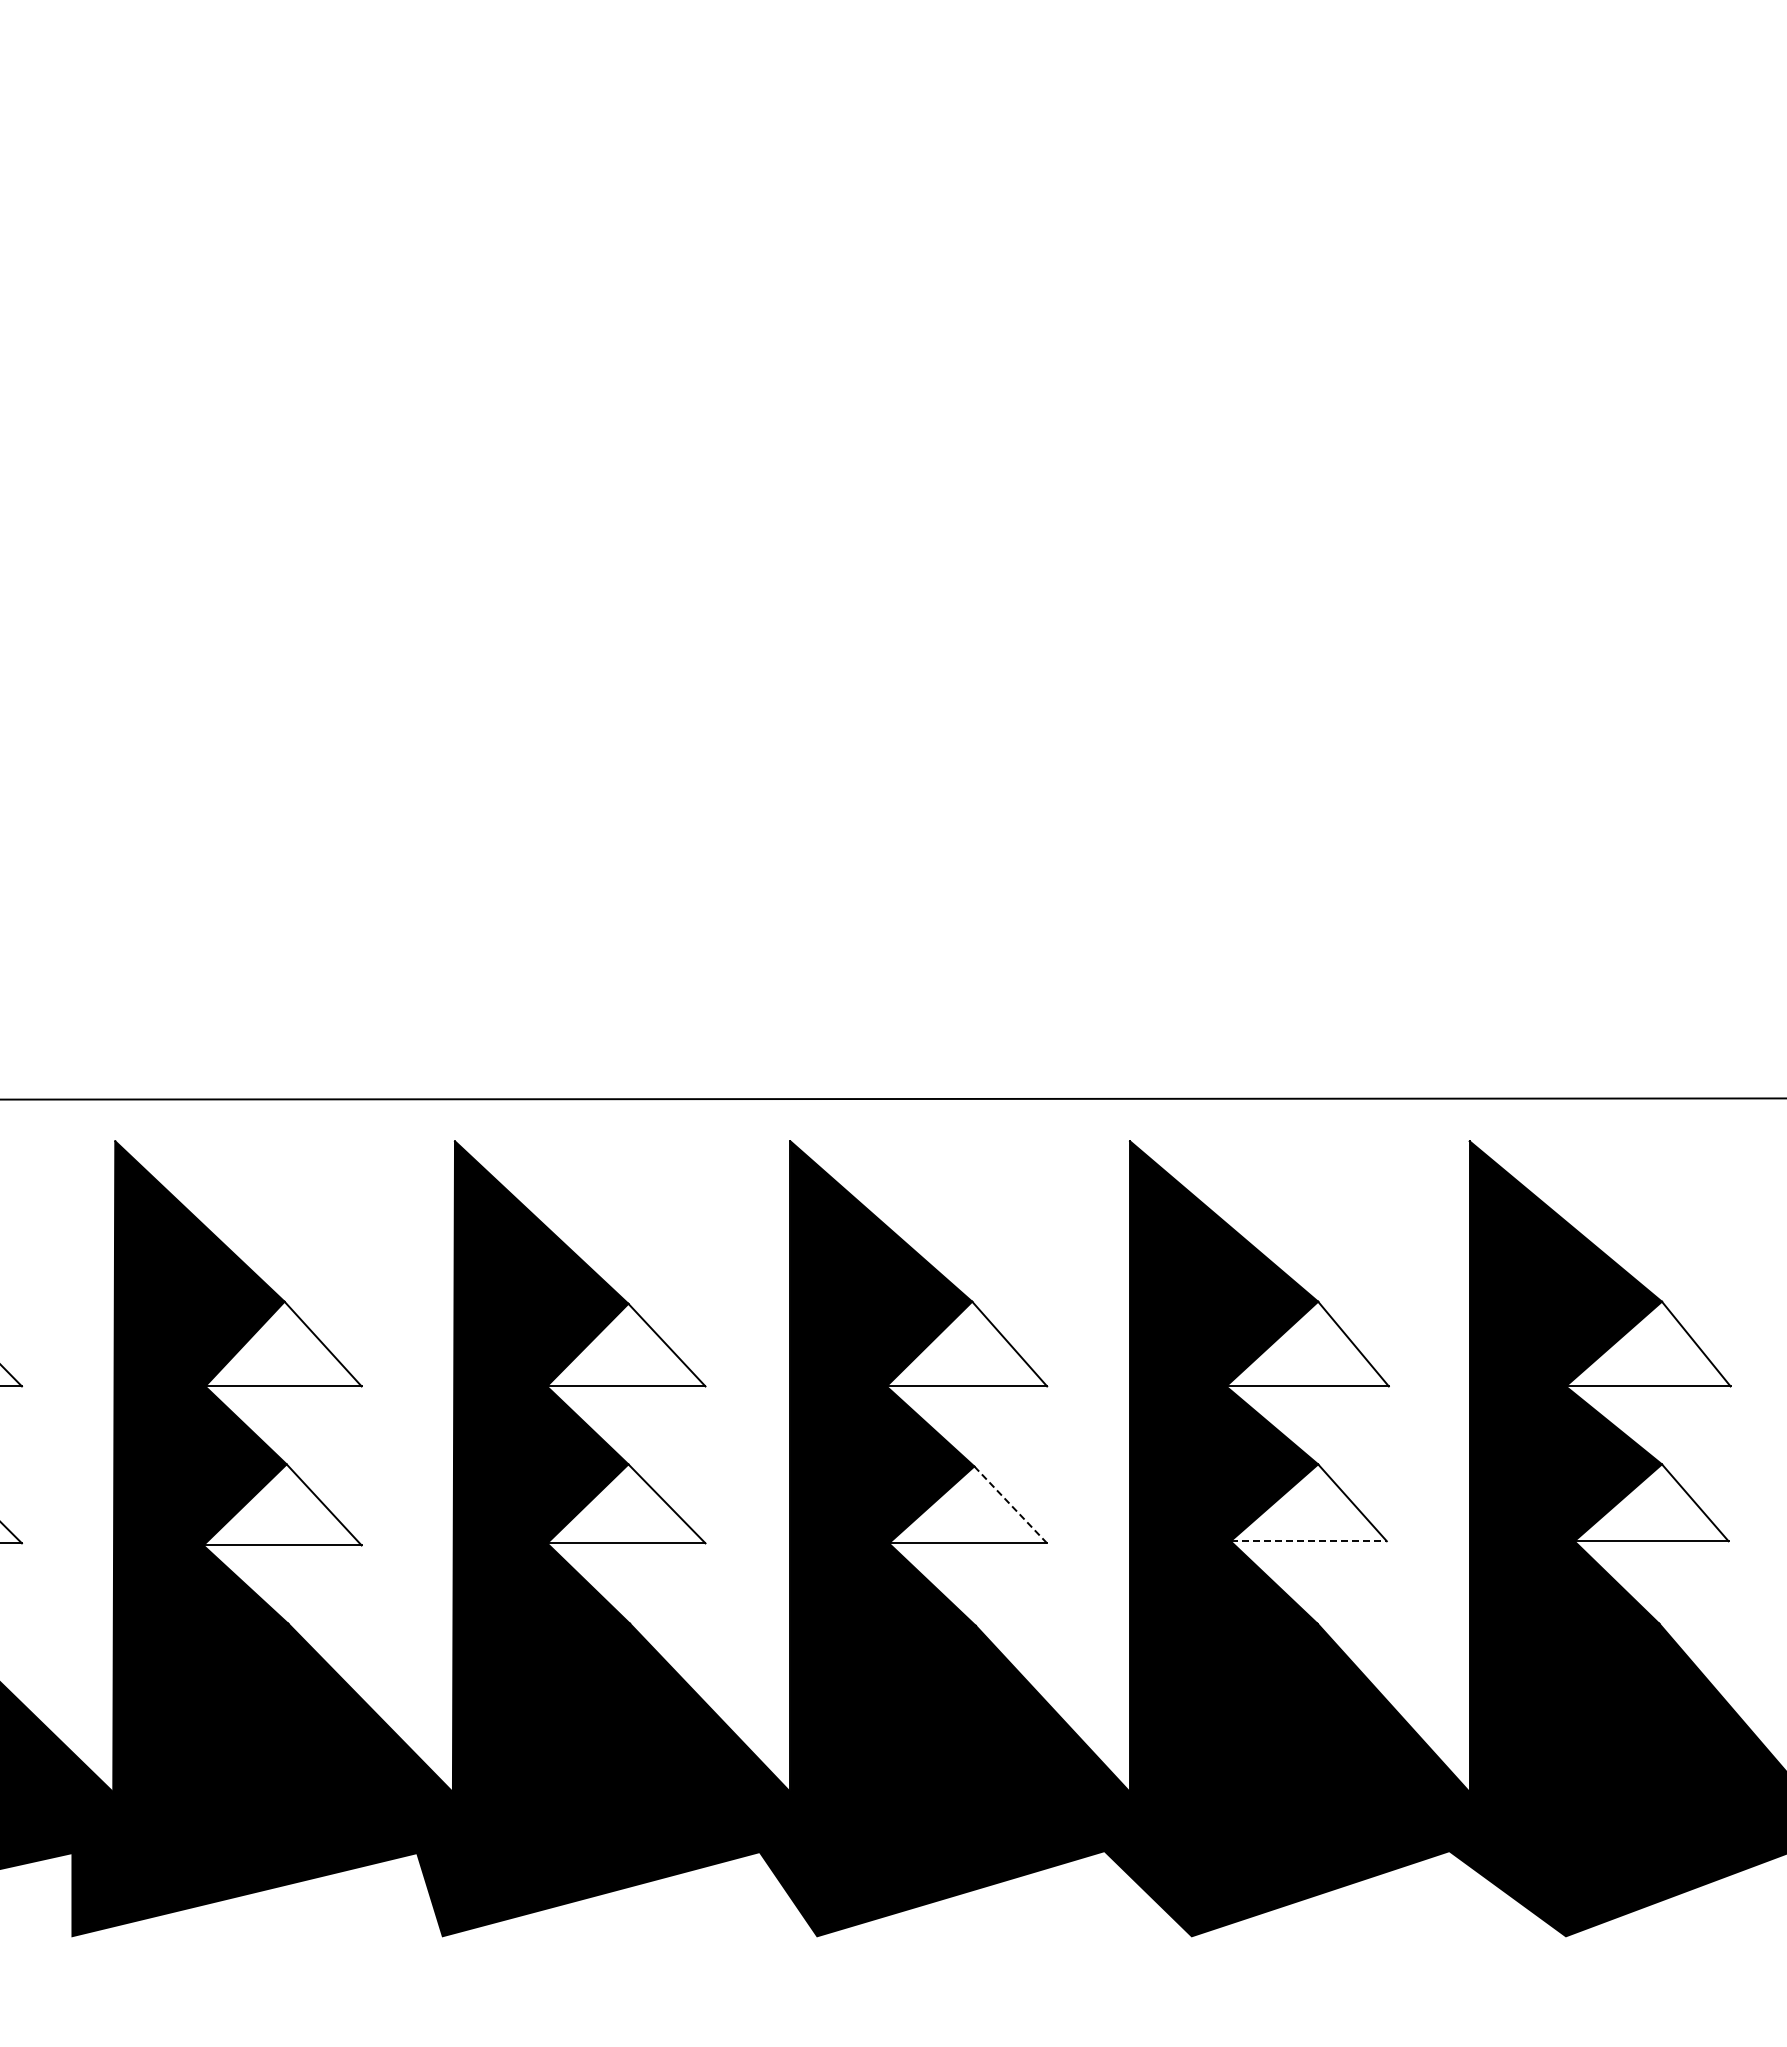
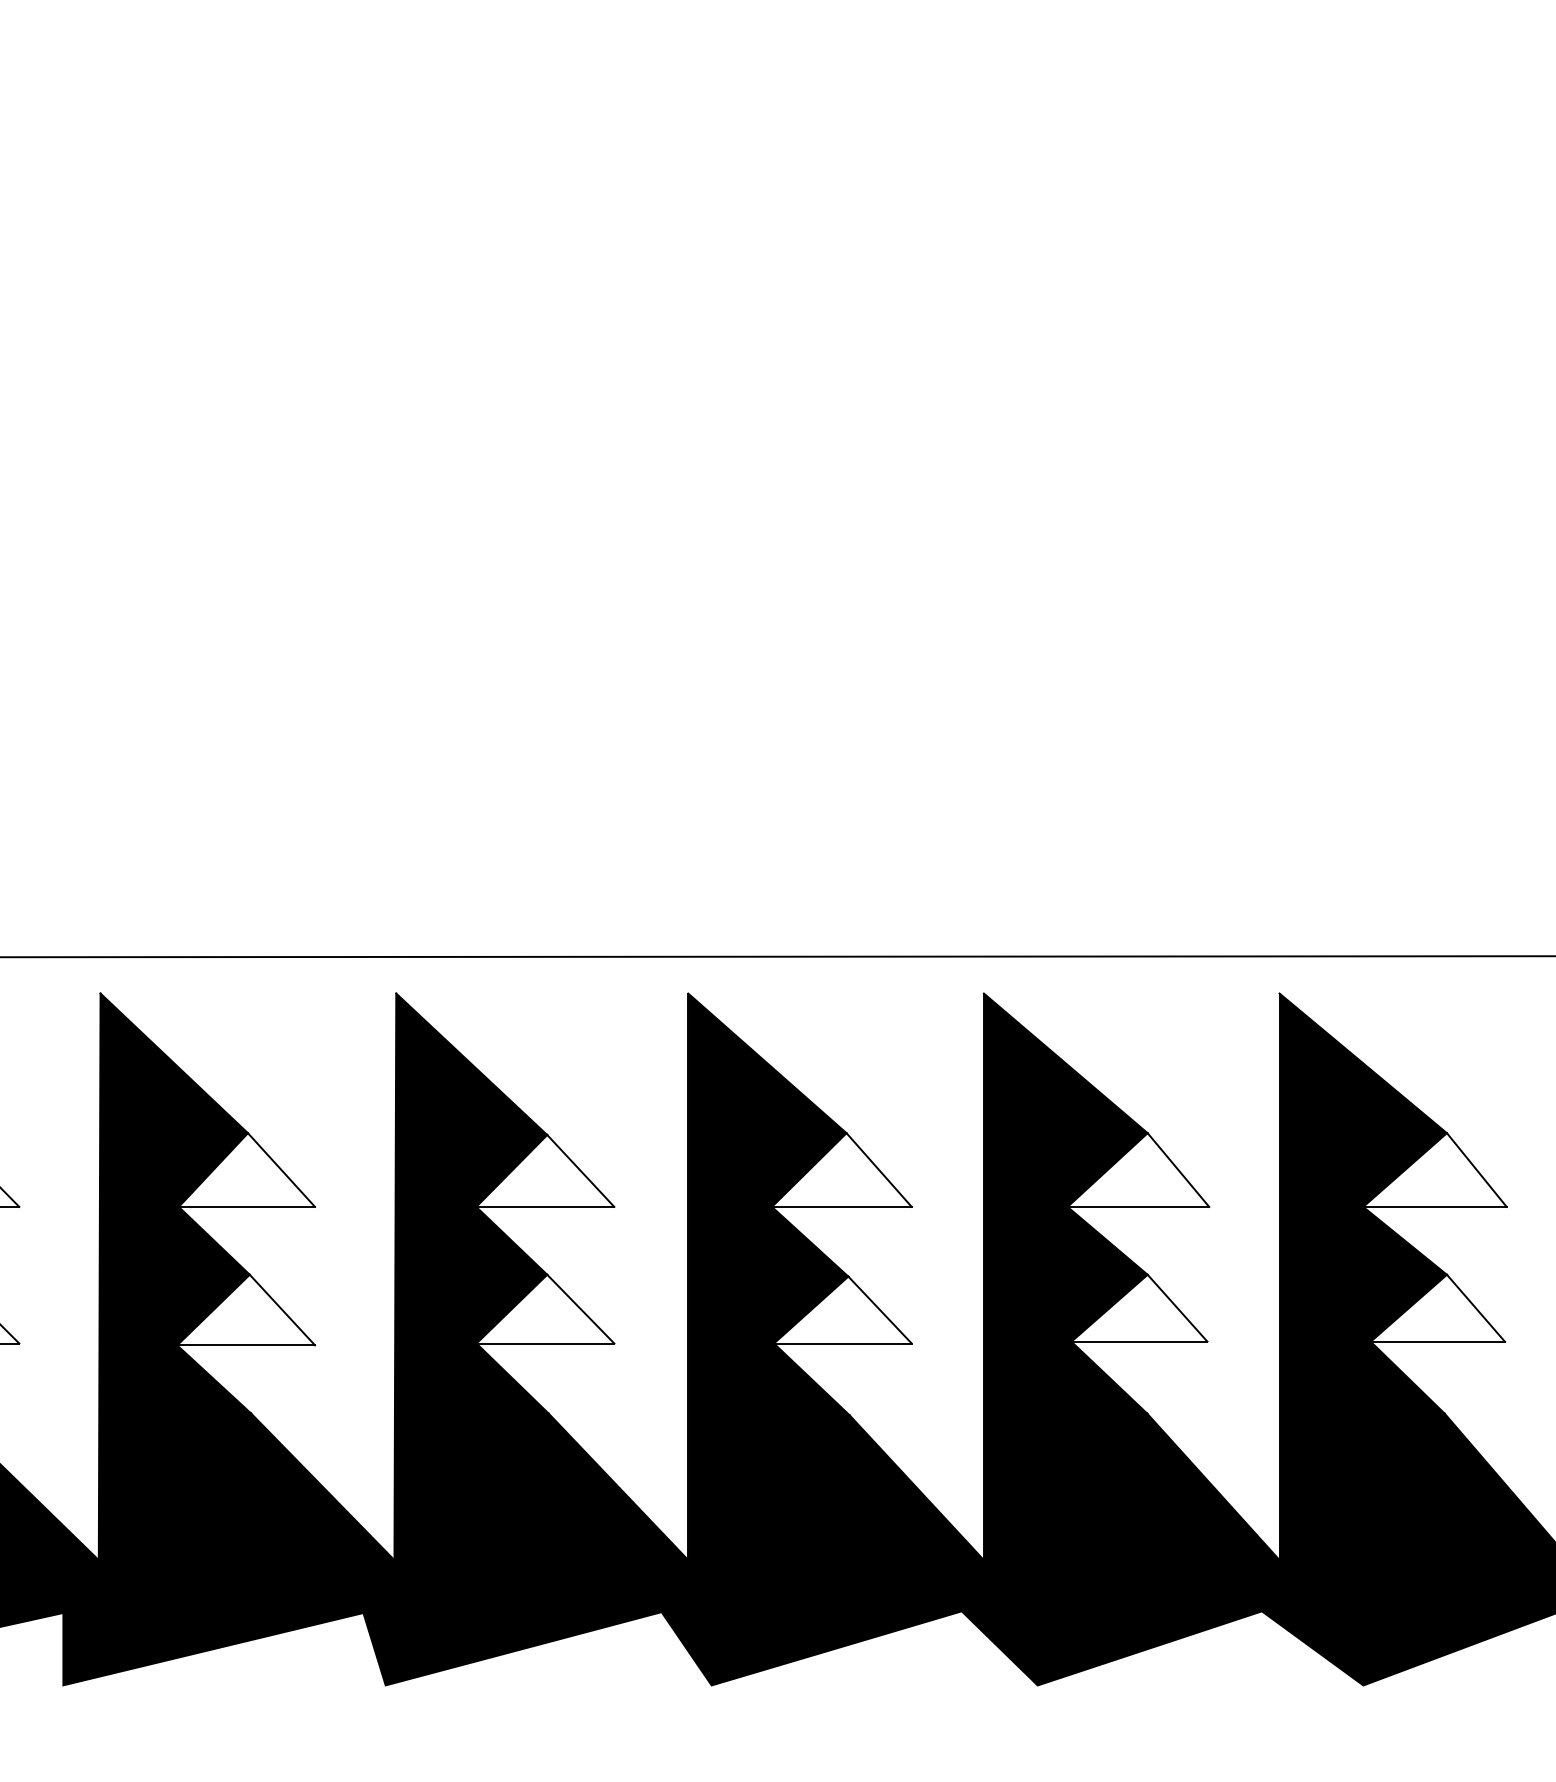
line: (1010, 1504) -> (879, 1309), dashed -> solid
line: (1309, 1541) -> (1140, 1341), dashed -> solid

